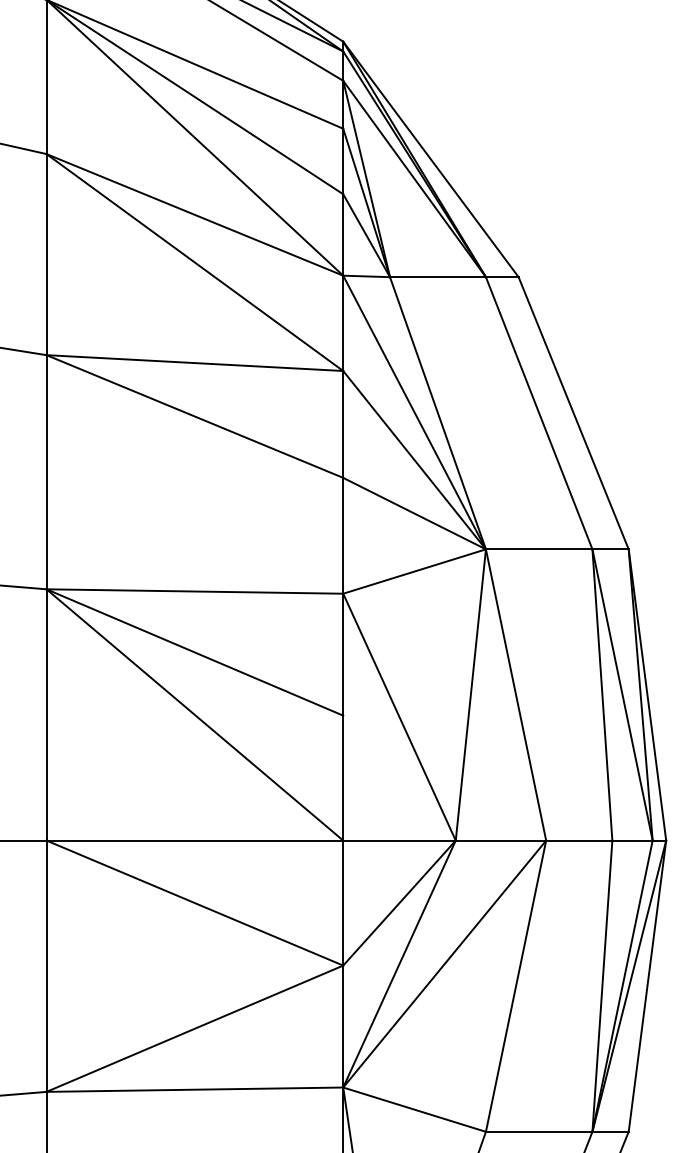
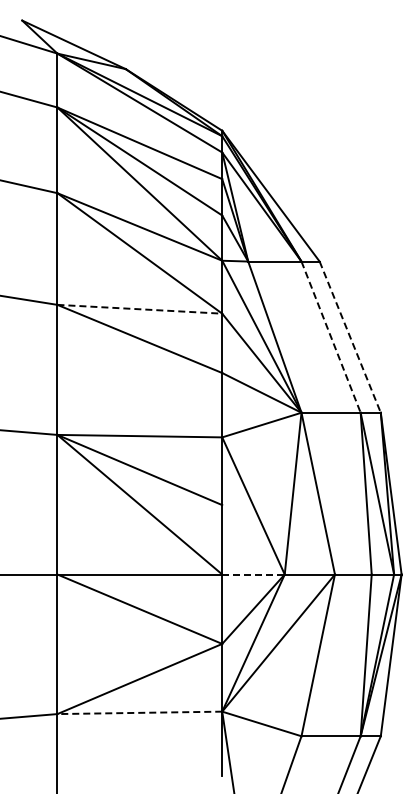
line: (194, 363) -> (139, 309), solid -> dashed
line: (539, 413) -> (331, 337), solid -> dashed
line: (574, 413) -> (350, 337), solid -> dashed
line: (399, 840) -> (253, 574), solid -> dashed
line: (194, 1089) -> (139, 712), solid -> dashed

